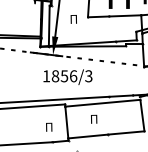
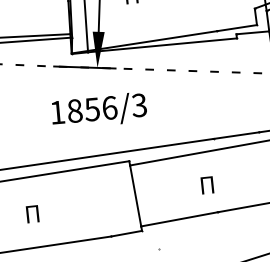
text: (67, 76) -> (98, 109), moved
text: (94, 118) -> (208, 183), moved
text: (49, 126) -> (33, 212), moved

